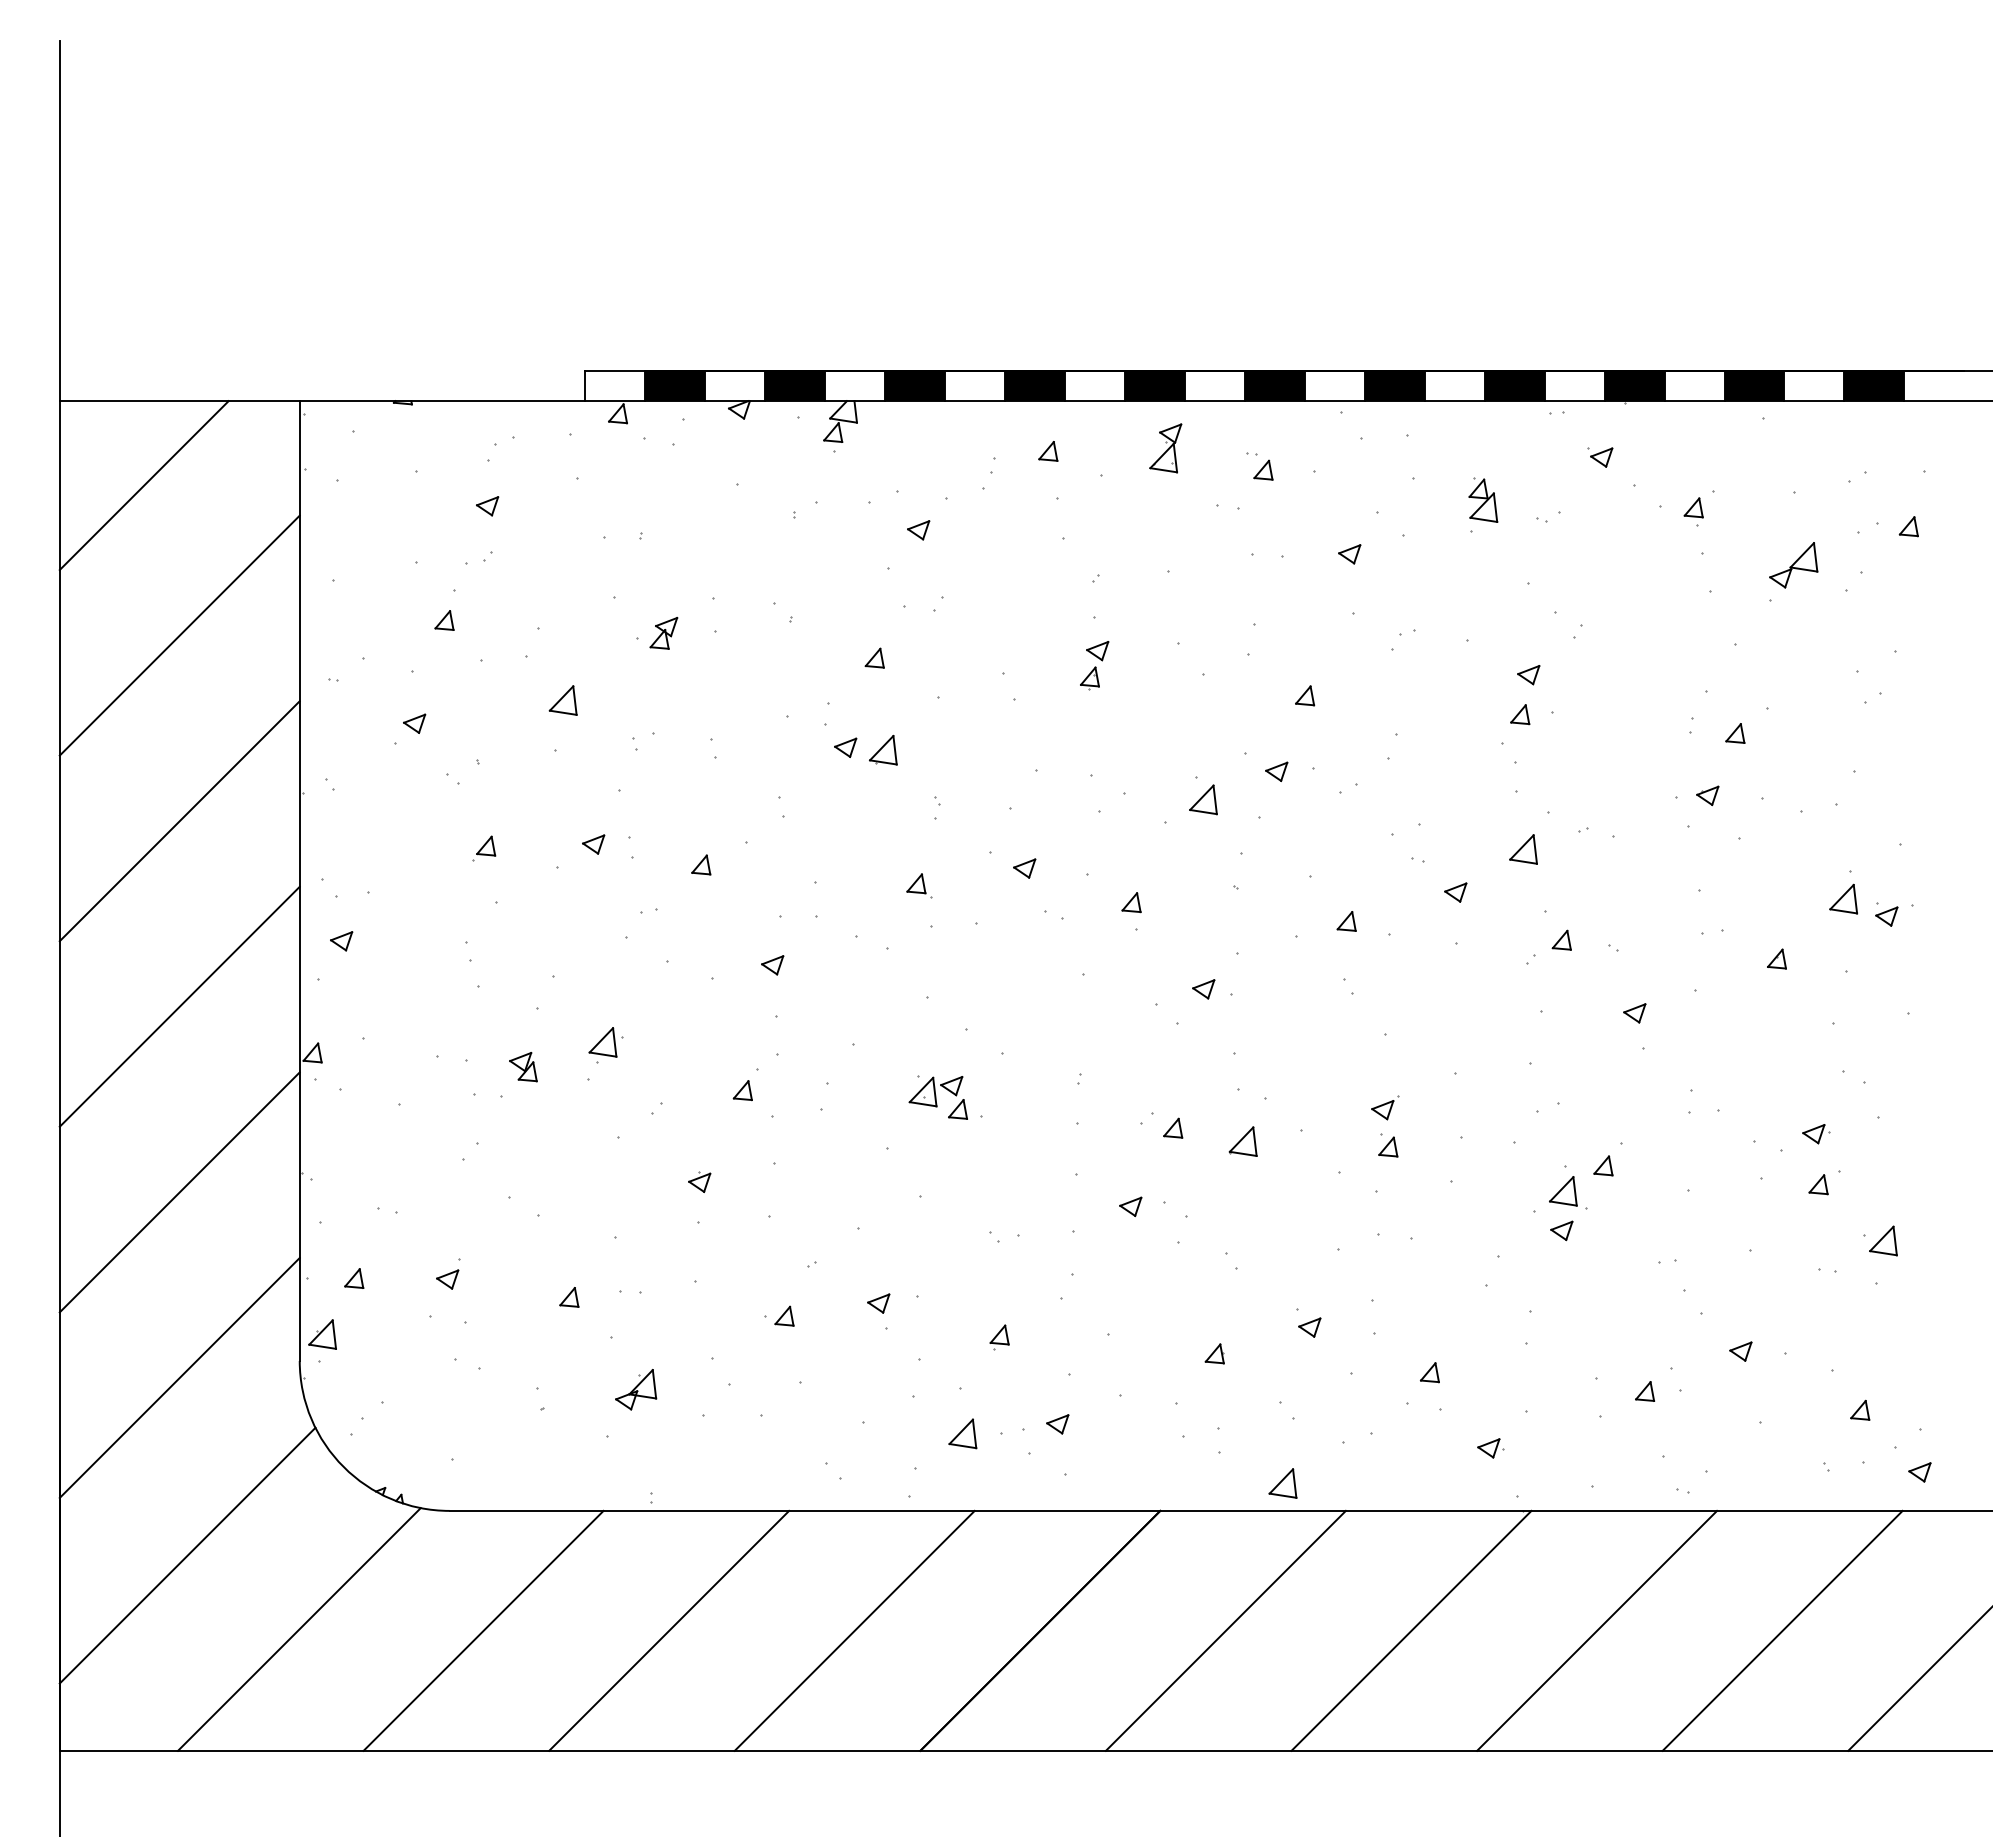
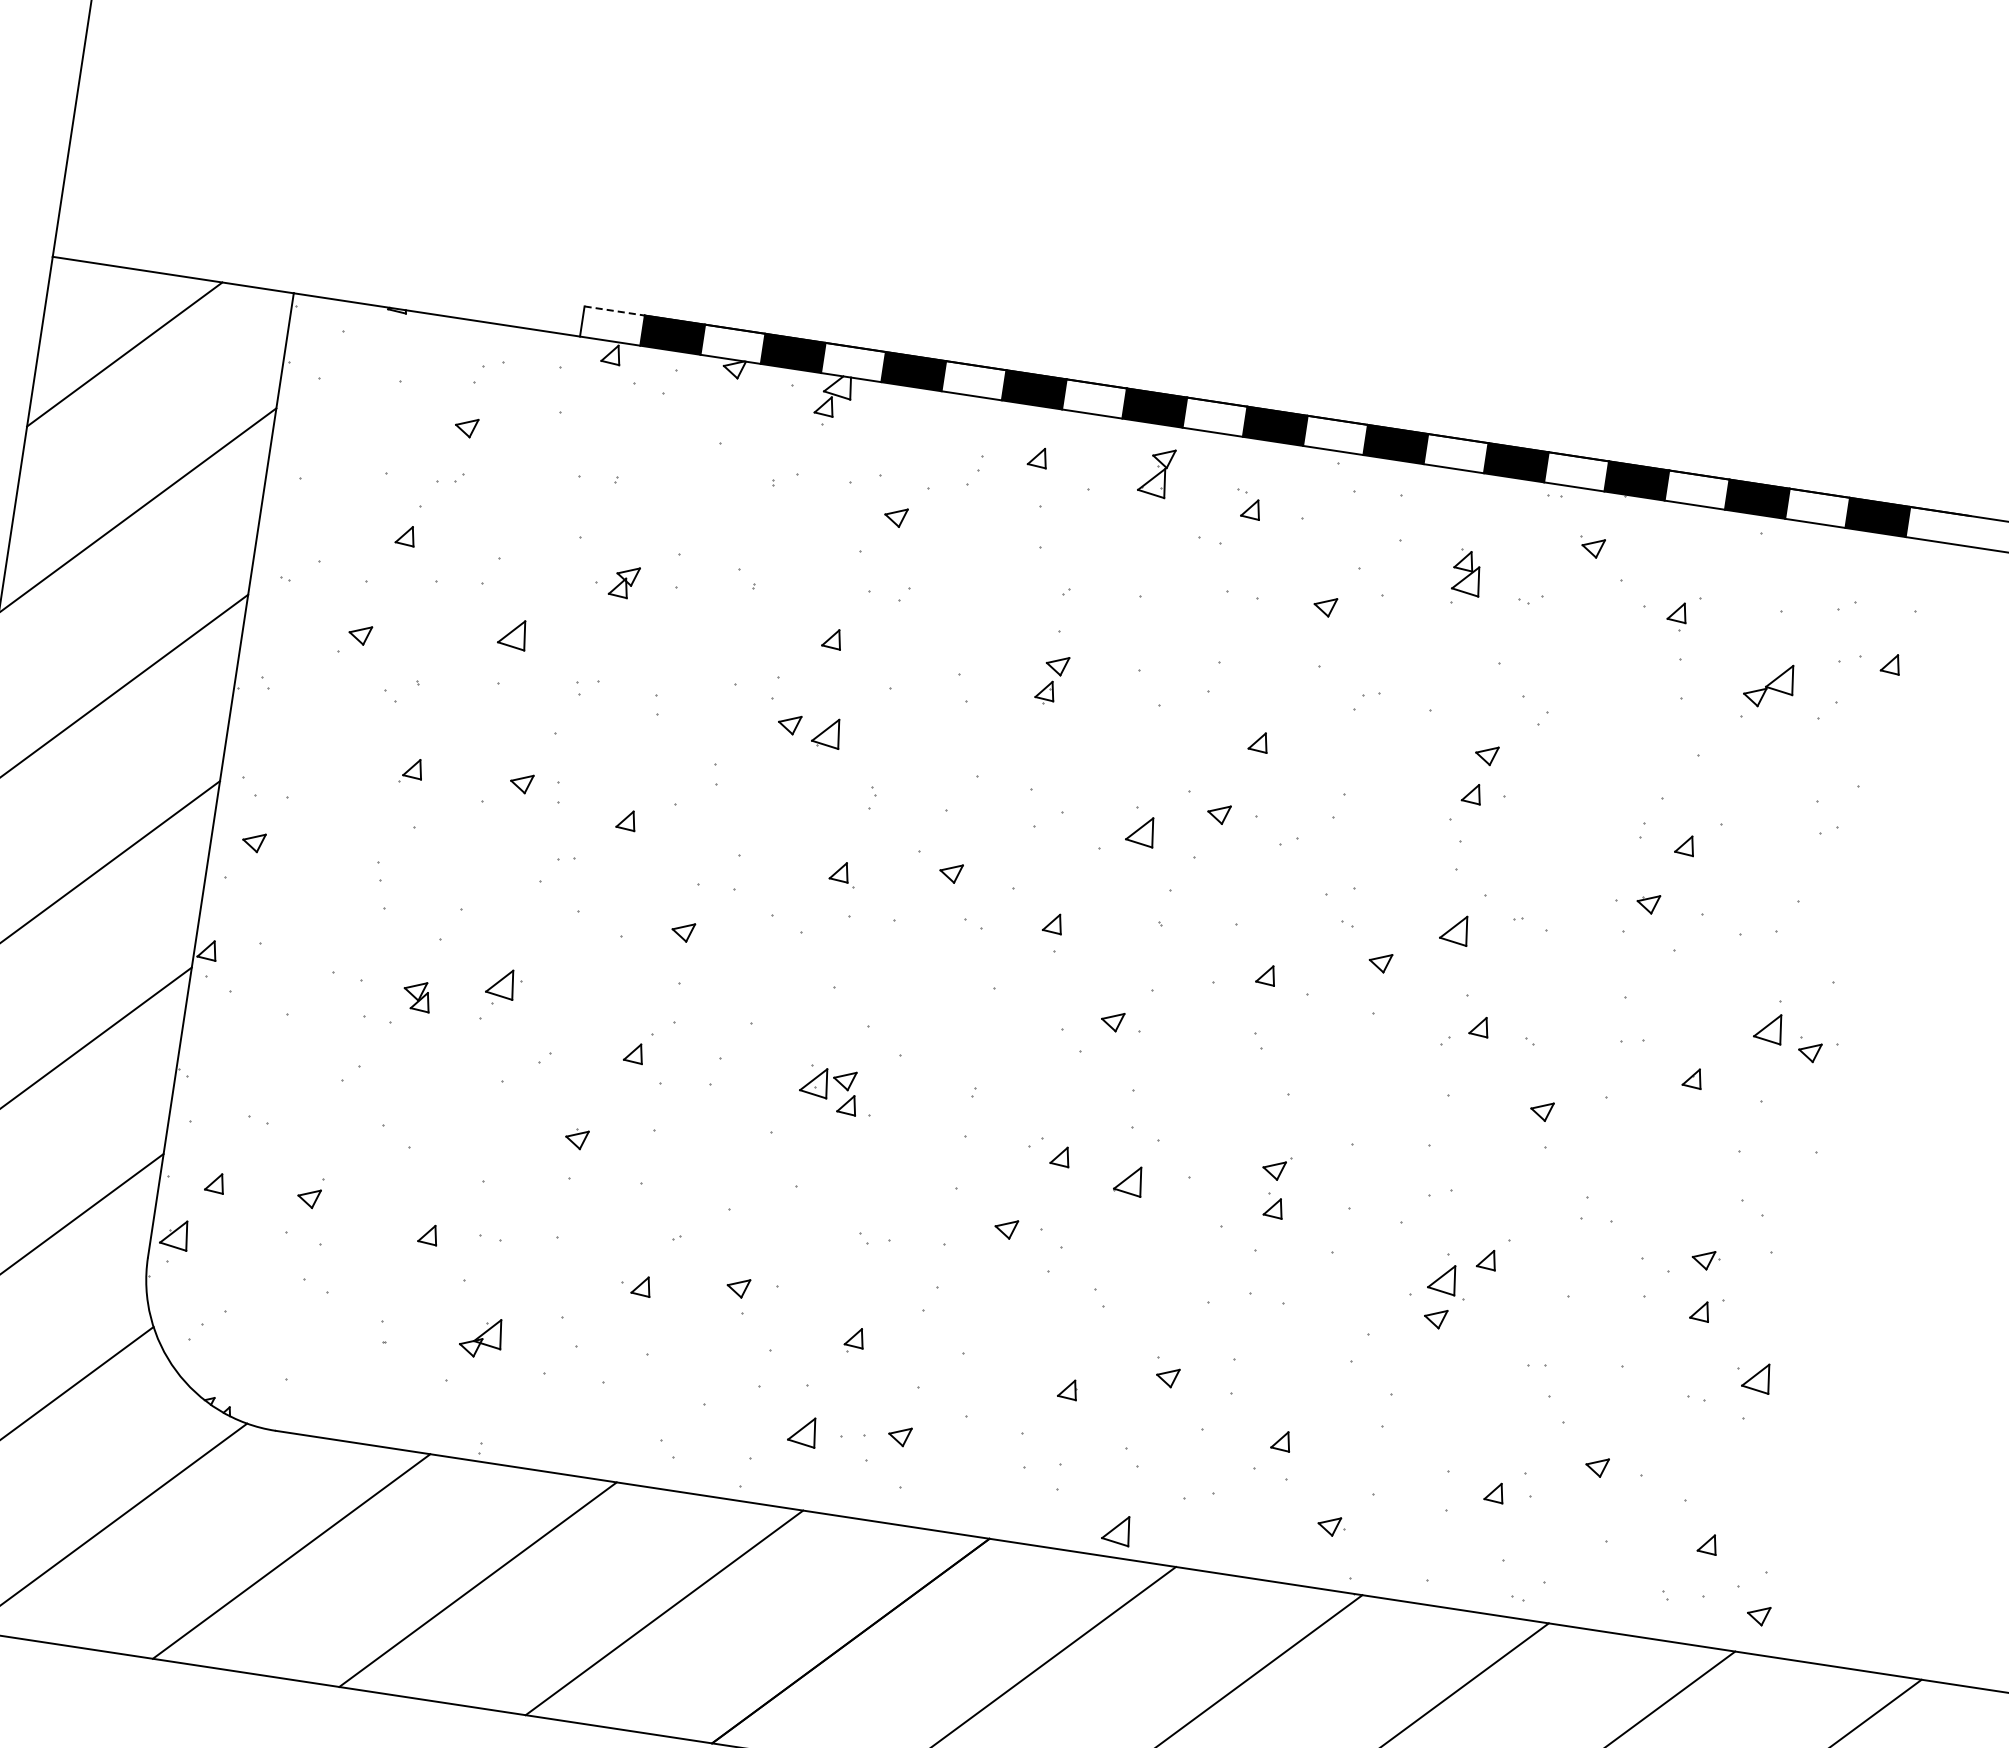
line: (614, 371) -> (614, 311), solid -> dashed

